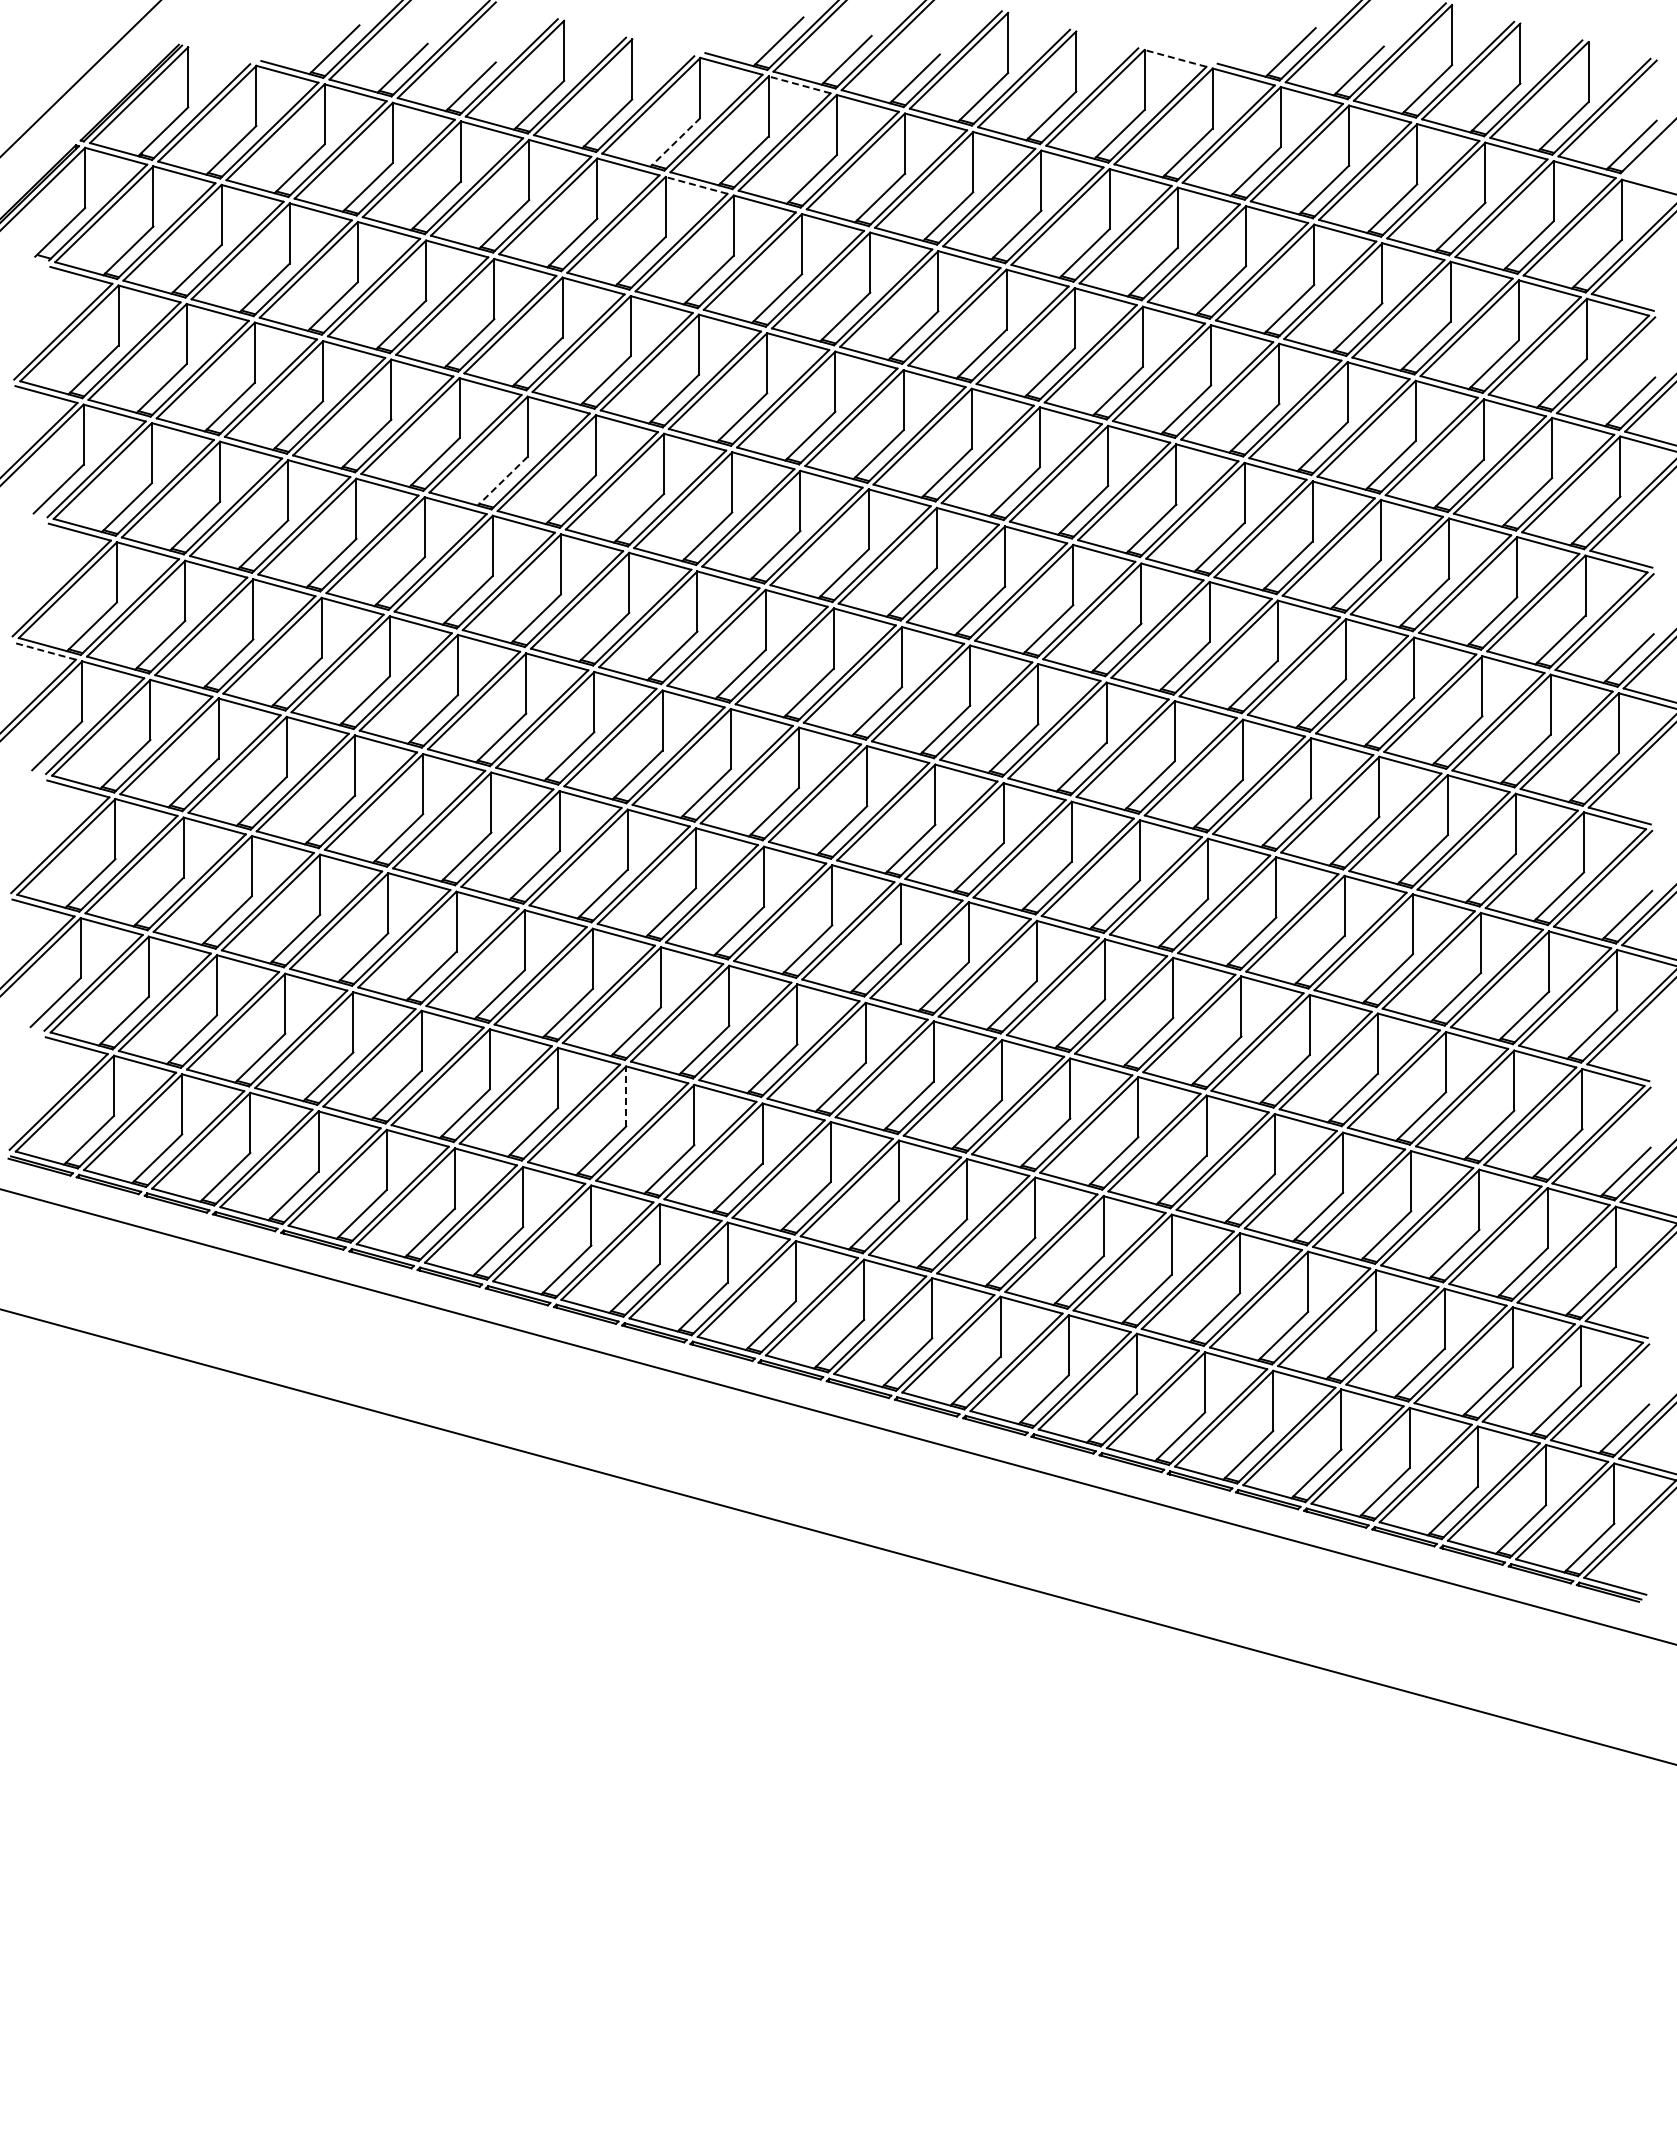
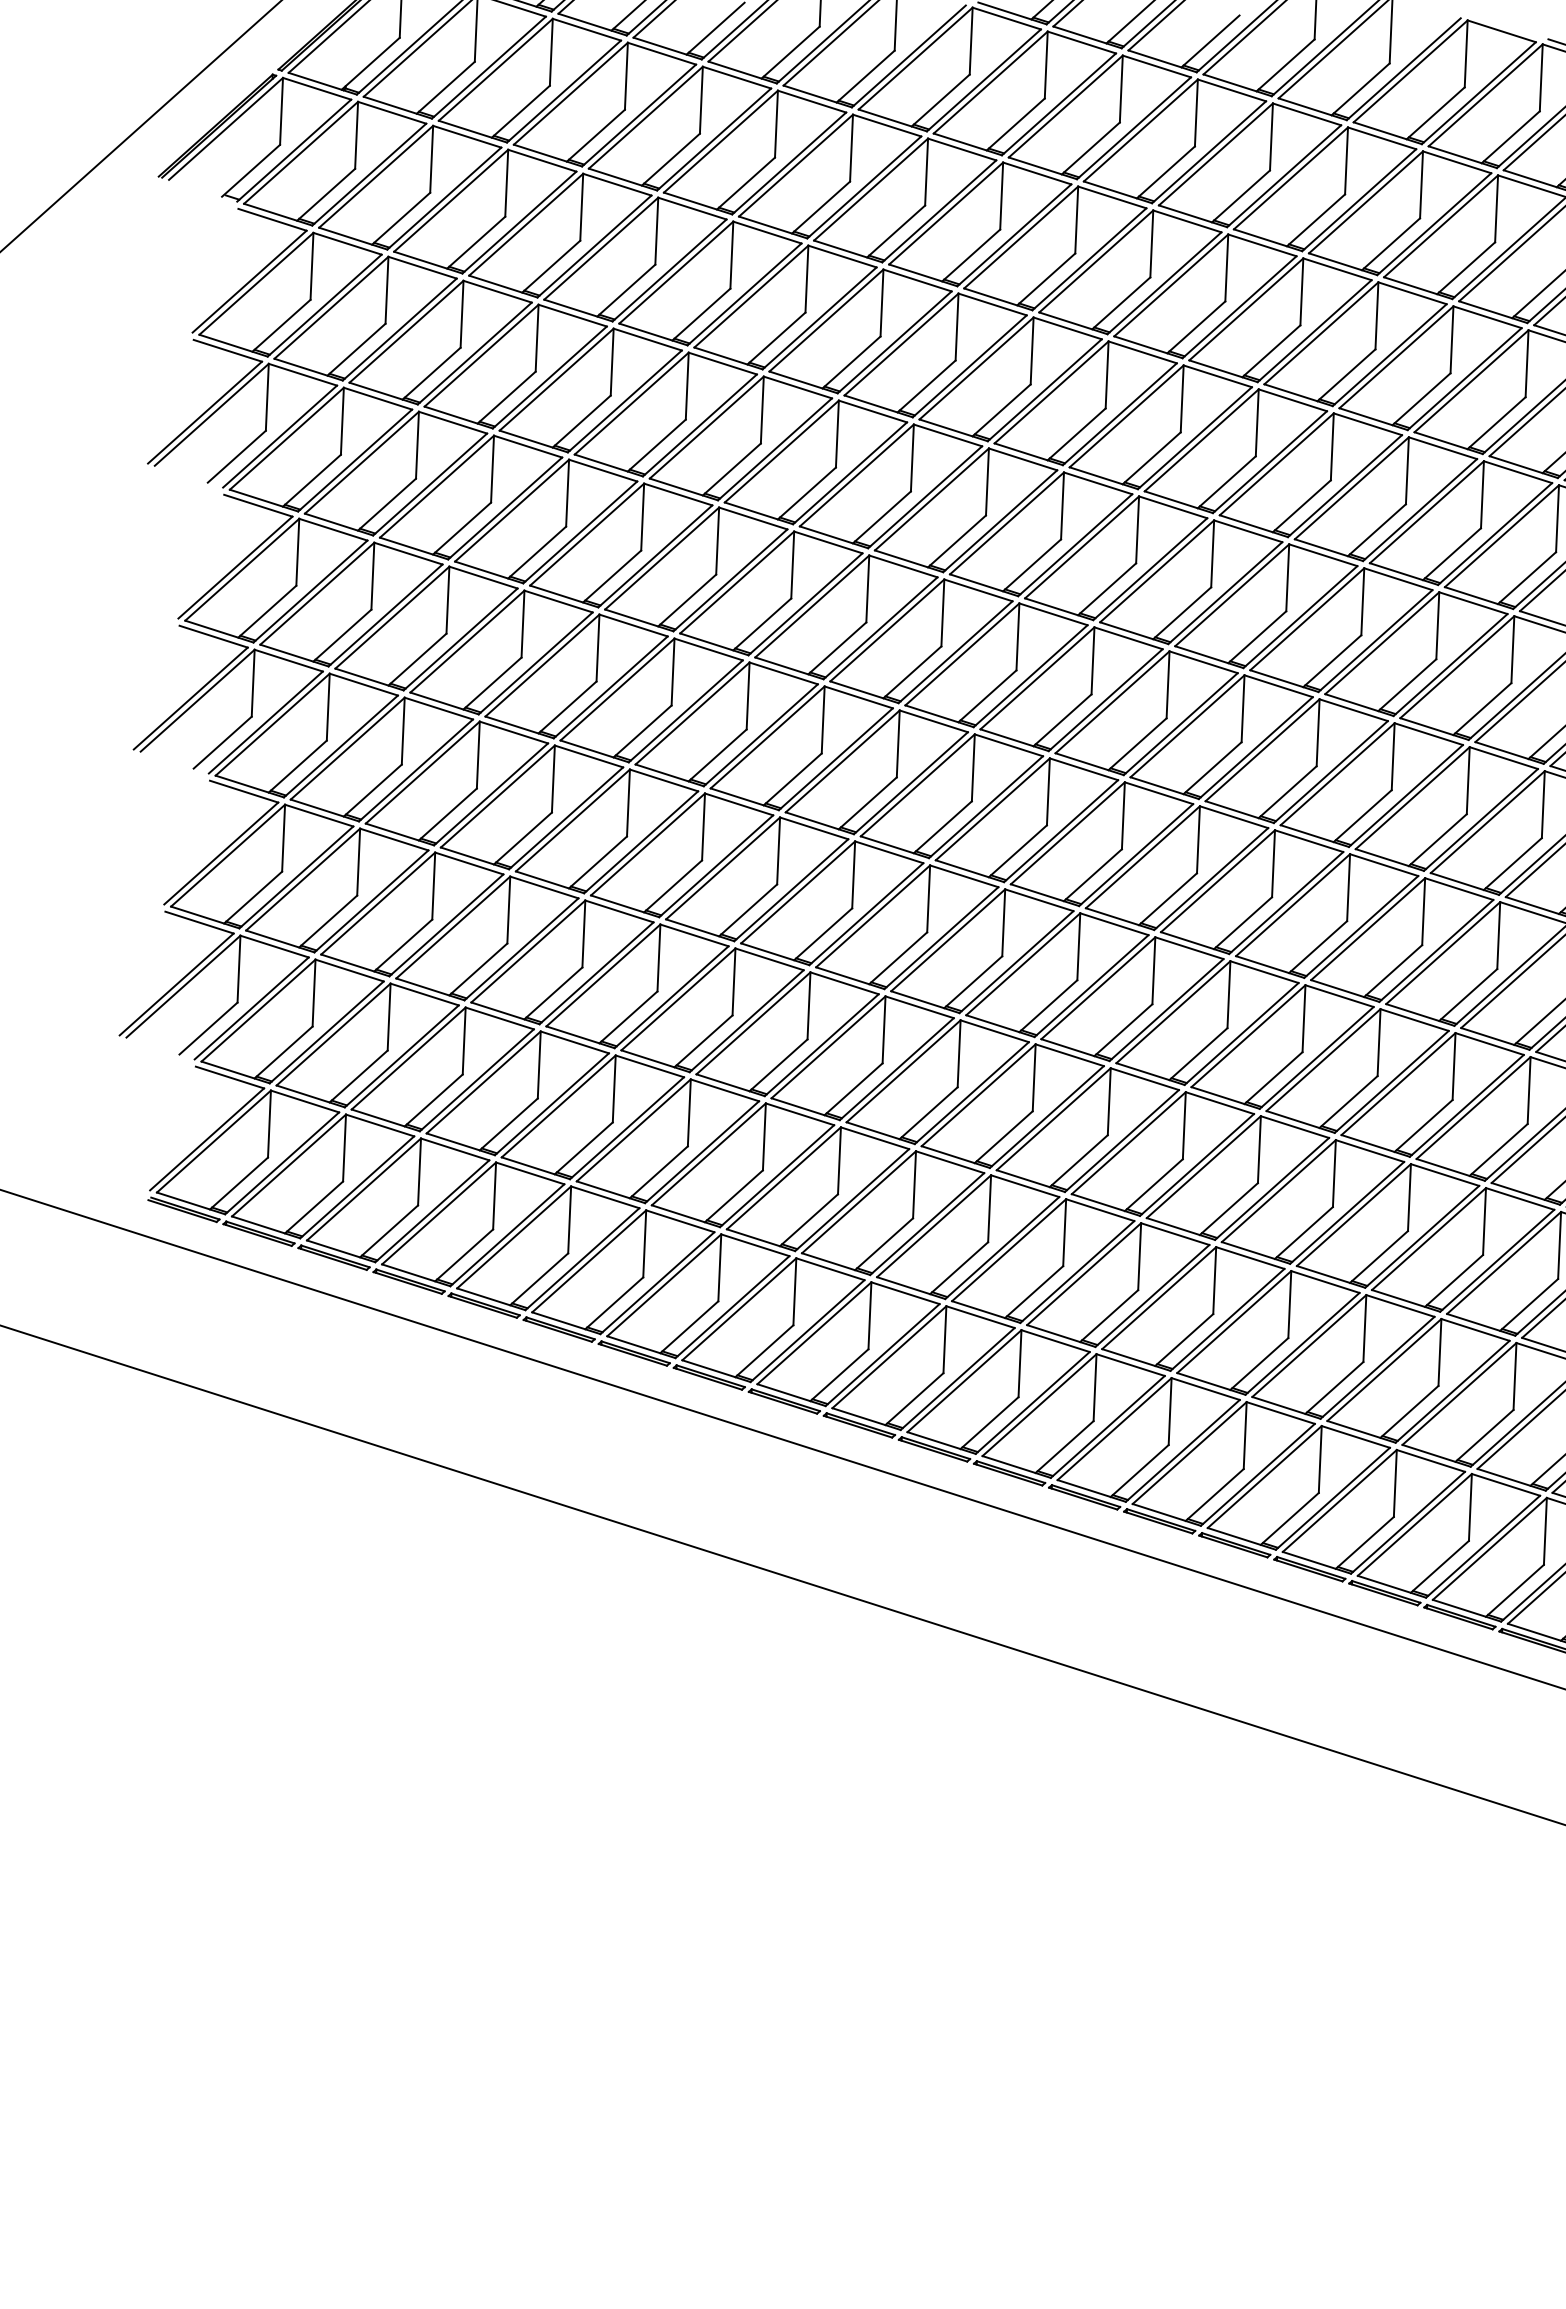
line: (1175, 58) -> (1501, 31), dashed -> solid
line: (799, 84) -> (1081, 42), dashed -> solid
line: (675, 142) -> (940, 100), dashed -> solid
line: (696, 185) -> (962, 149), dashed -> solid
line: (502, 481) -> (731, 469), dashed -> solid
line: (44, 651) -> (213, 636), dashed -> solid
line: (626, 1095) -> (839, 1159), dashed -> solid

